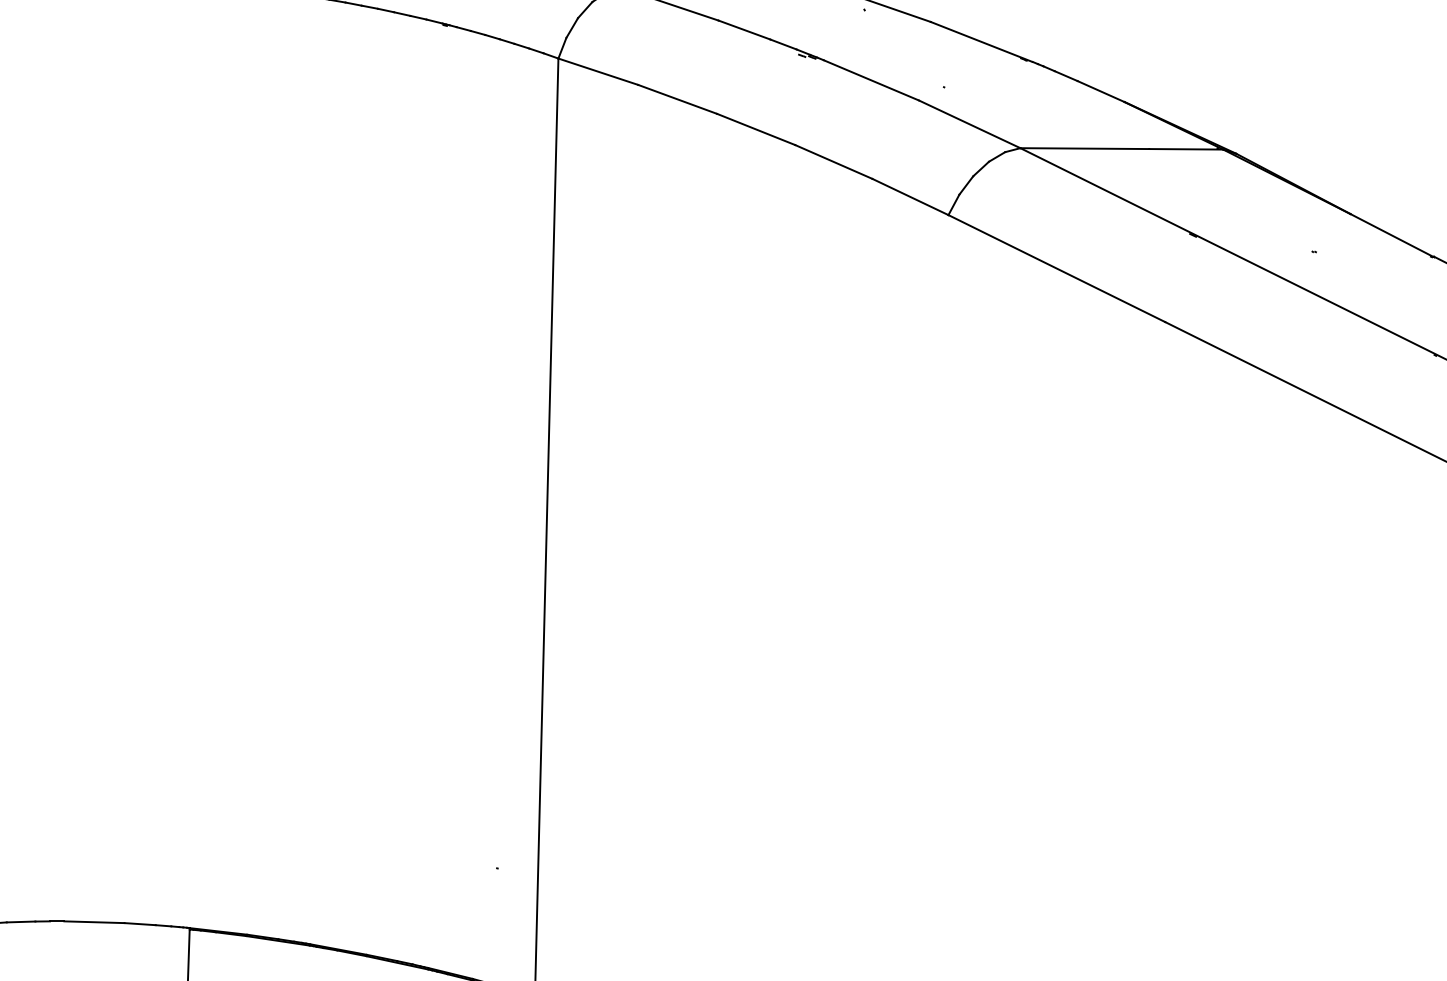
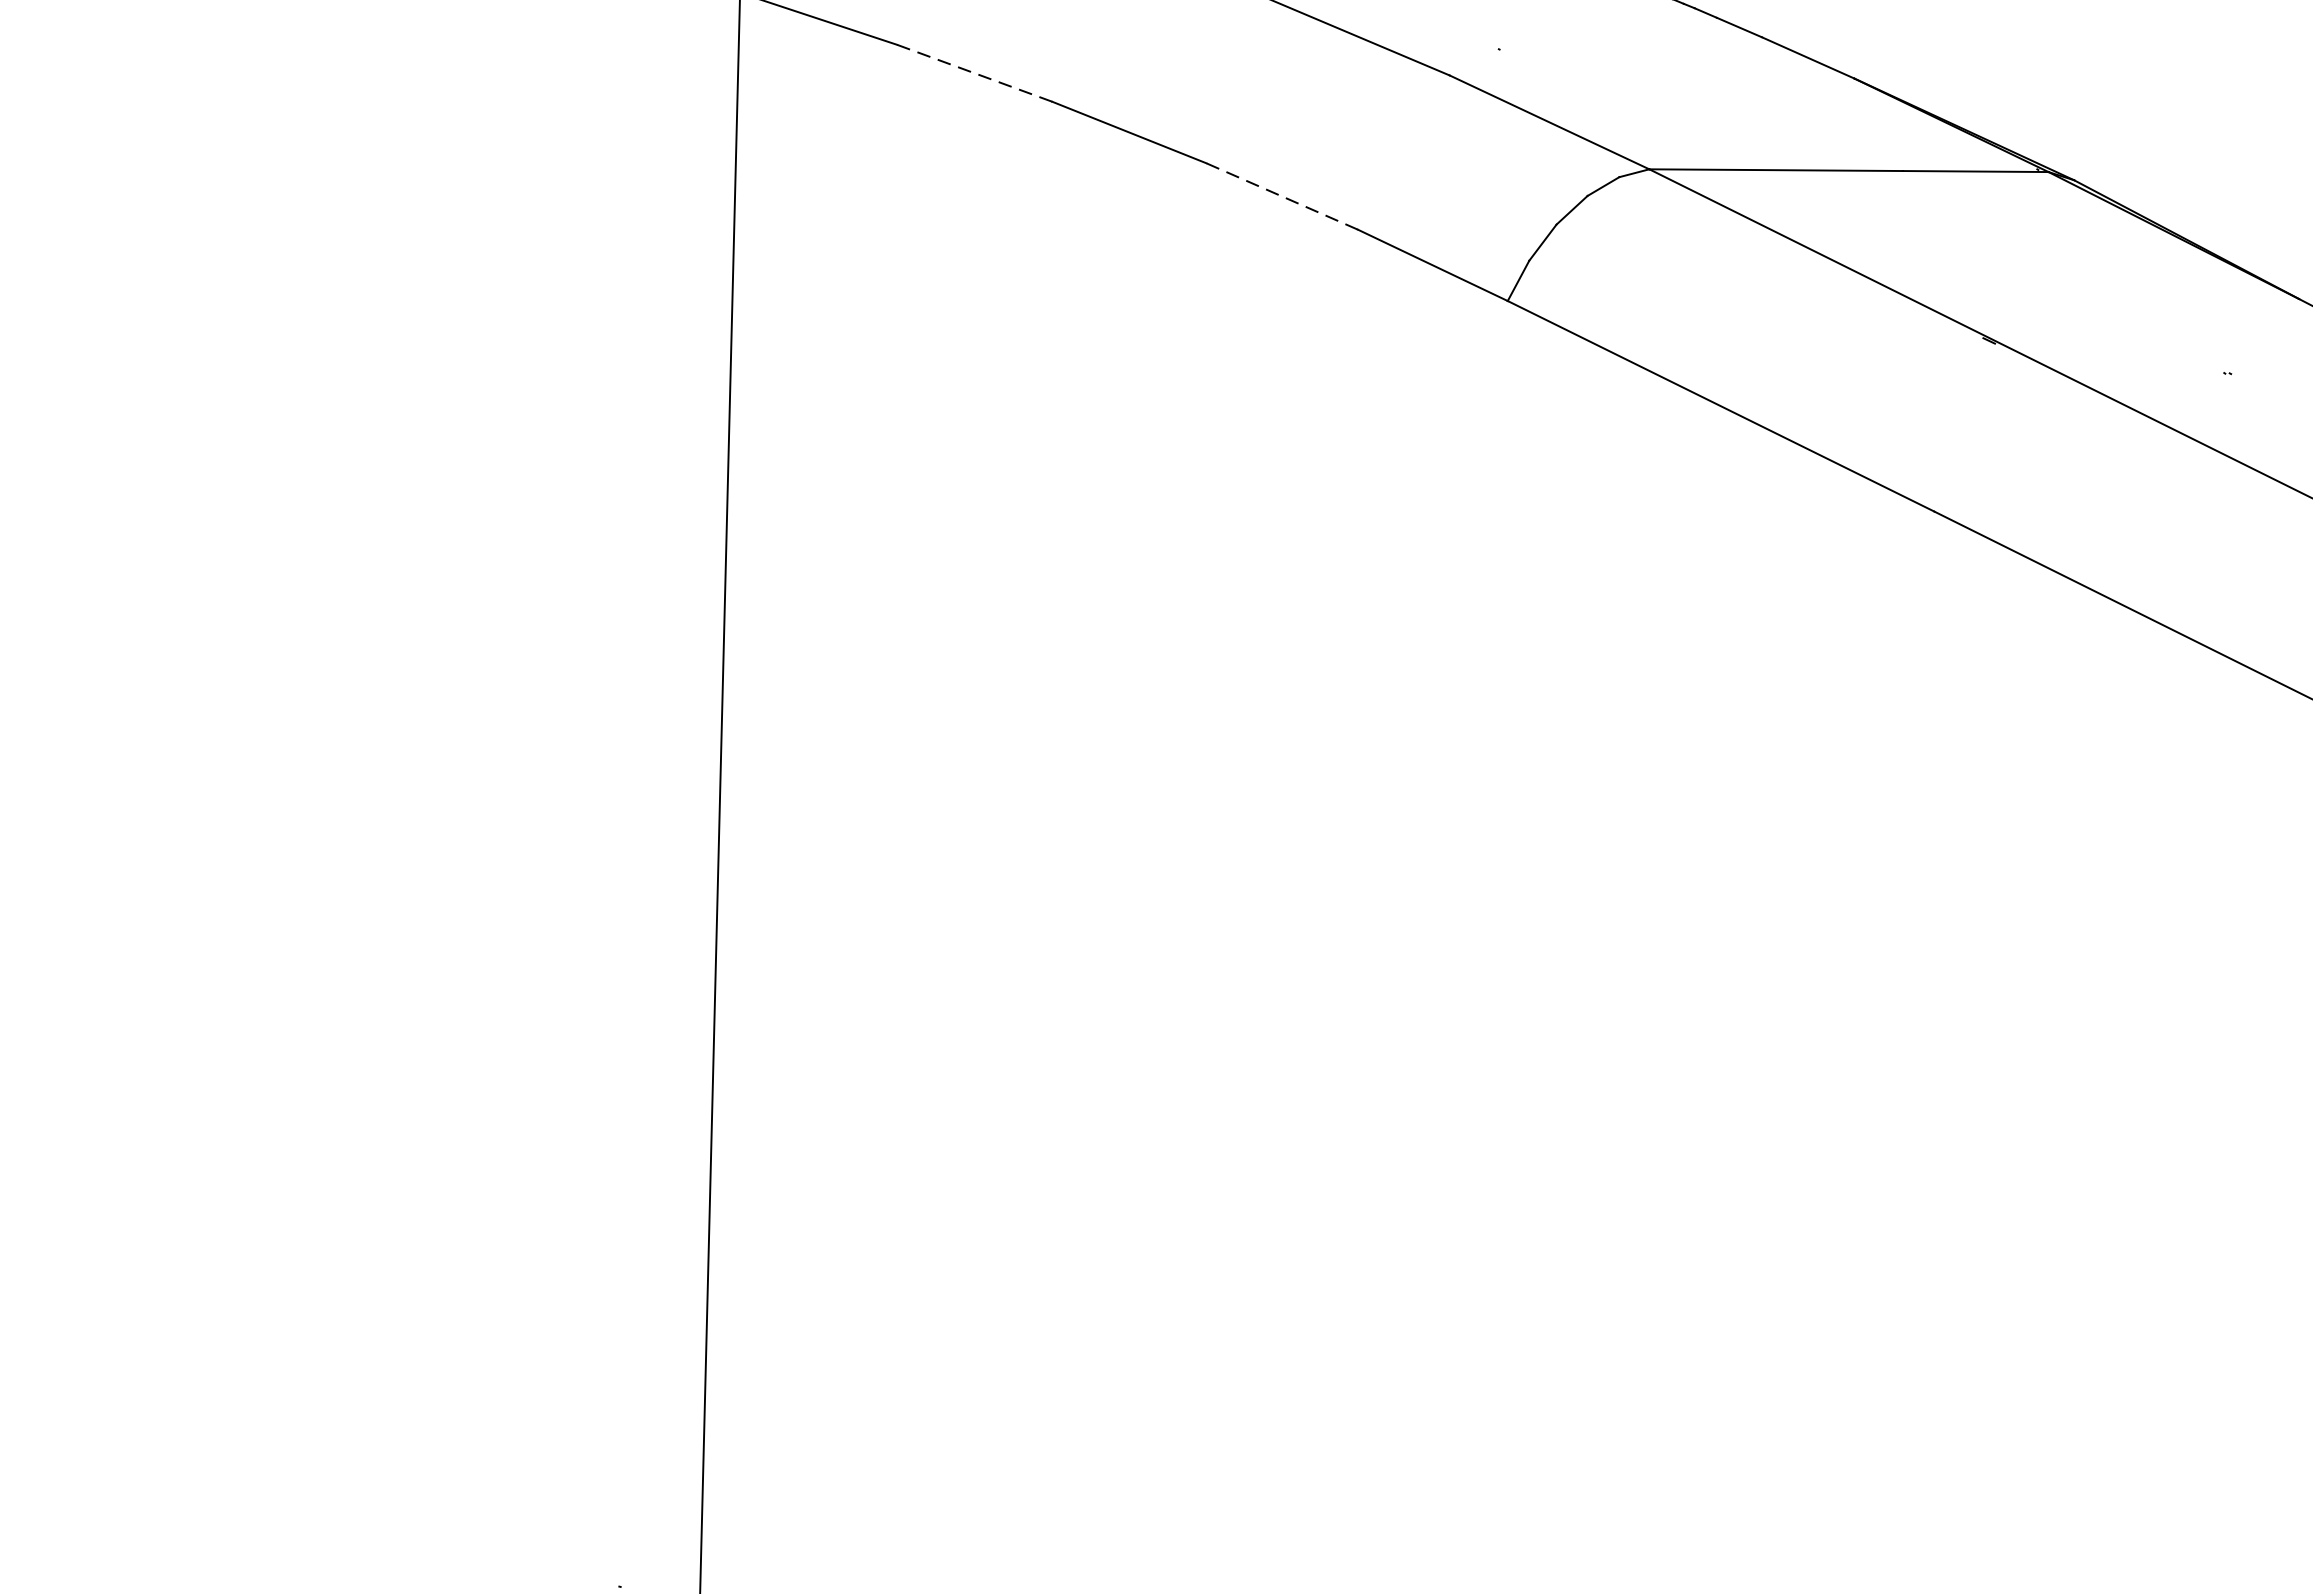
line: (677, 99) -> (974, 73), solid -> dashed
line: (833, 161) -> (1281, 195), solid -> dashed

